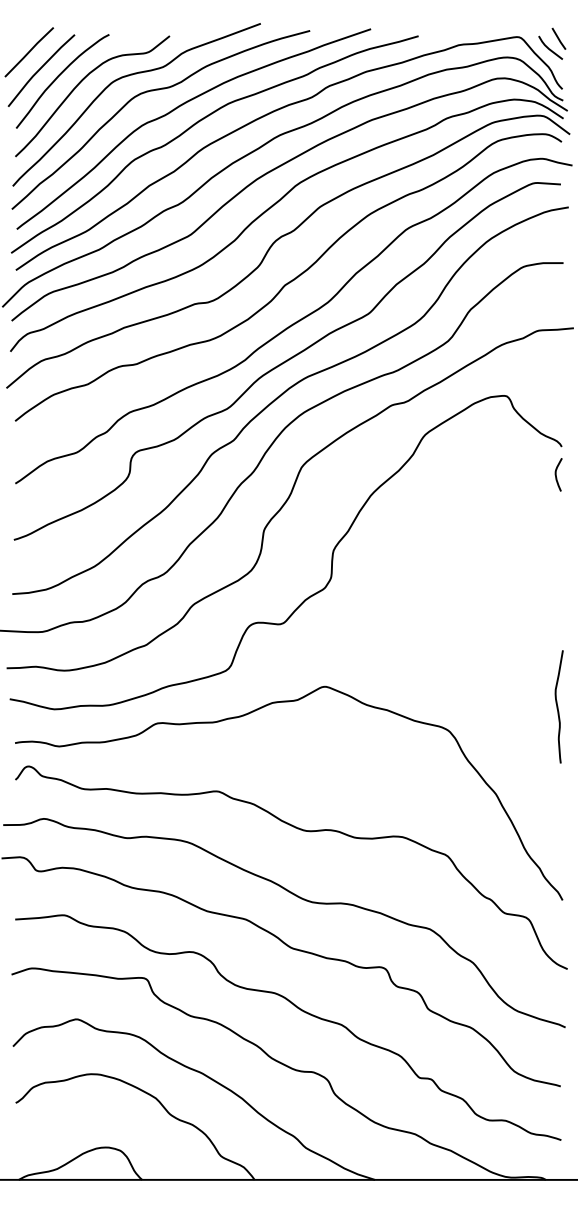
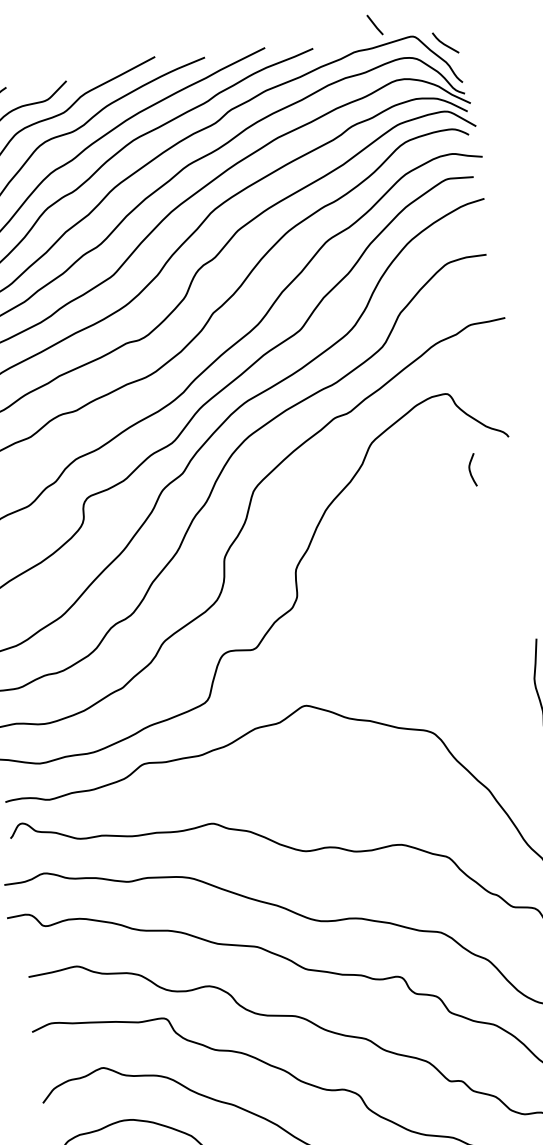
line: (558, 38) -> (374, 24), moved
curve: (556, 474) -> (470, 470), moved

